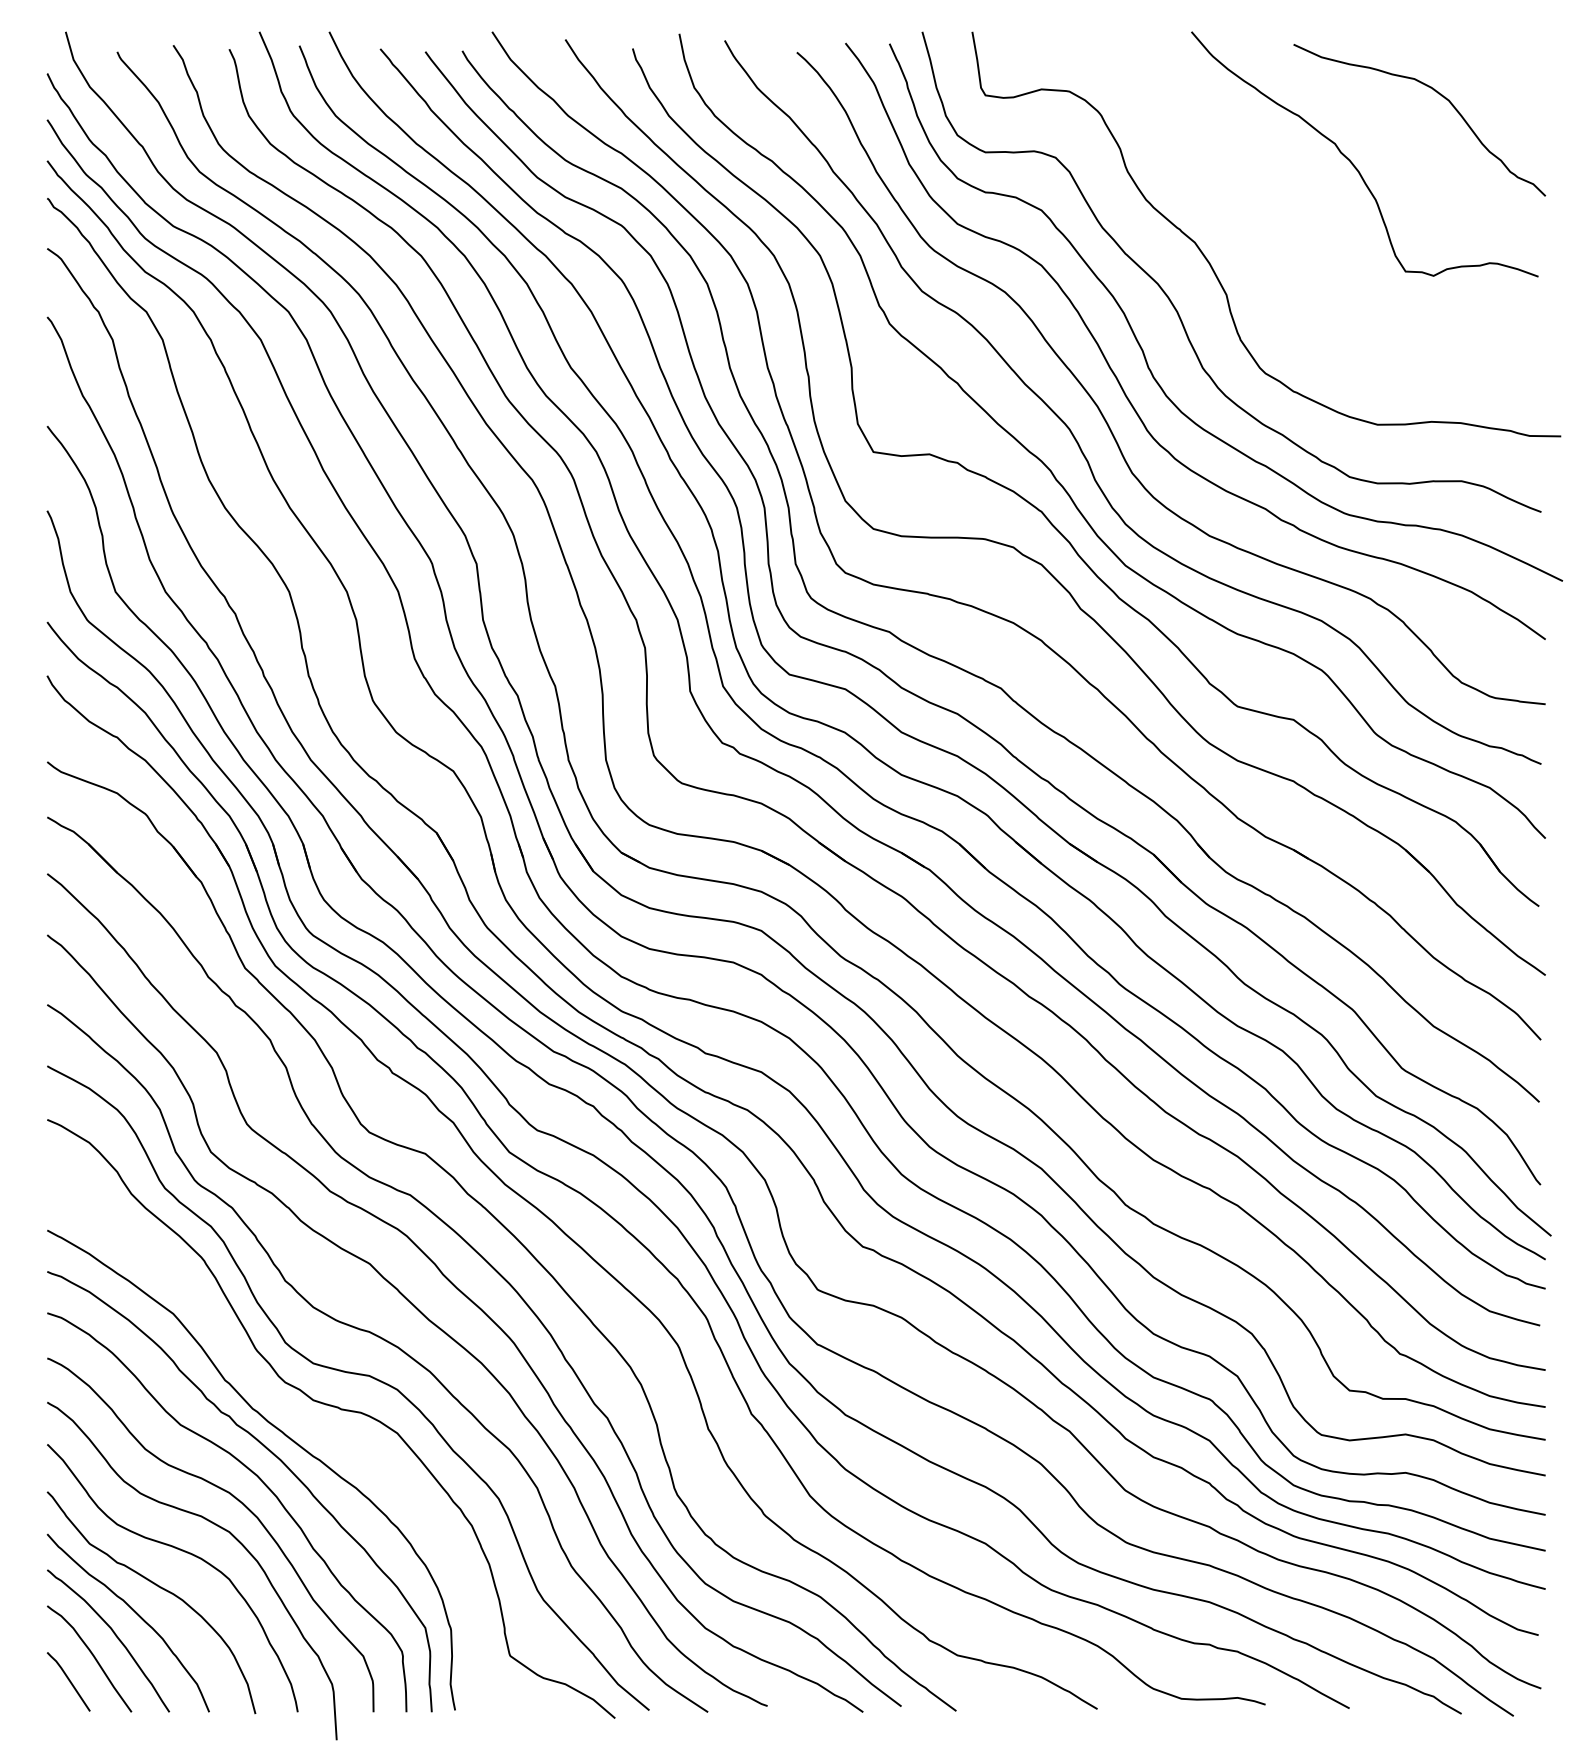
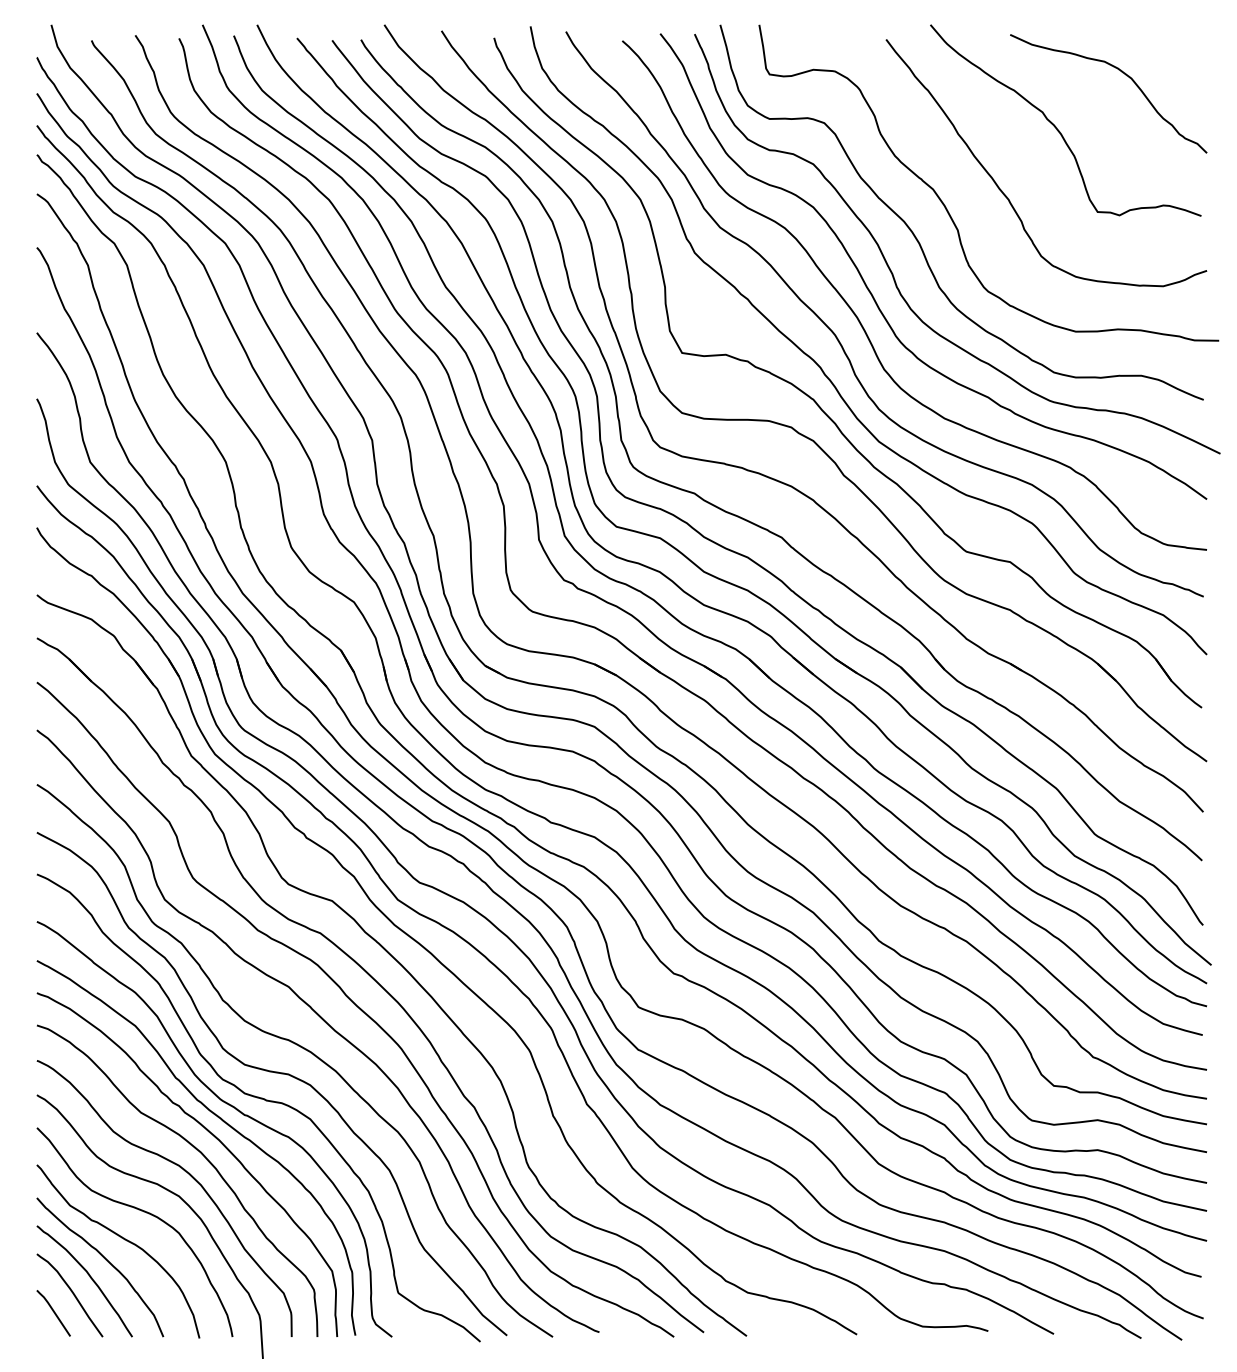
curve: (1290, 252) -> (1007, 197), added
curve: (294, 1416) -> (230, 1106), added

